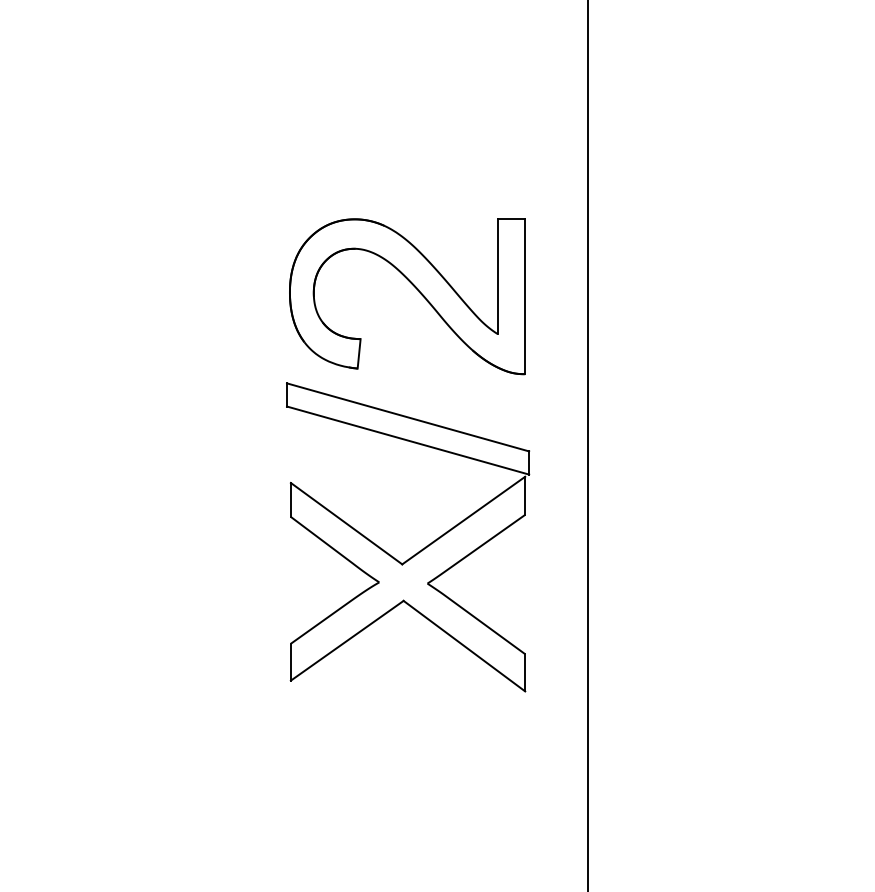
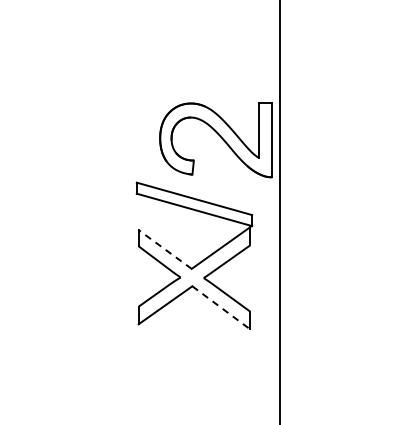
part: (406, 296) -> (215, 140), moved
line: (347, 523) -> (165, 249), solid -> dashed
line: (464, 647) -> (221, 308), solid -> dashed

